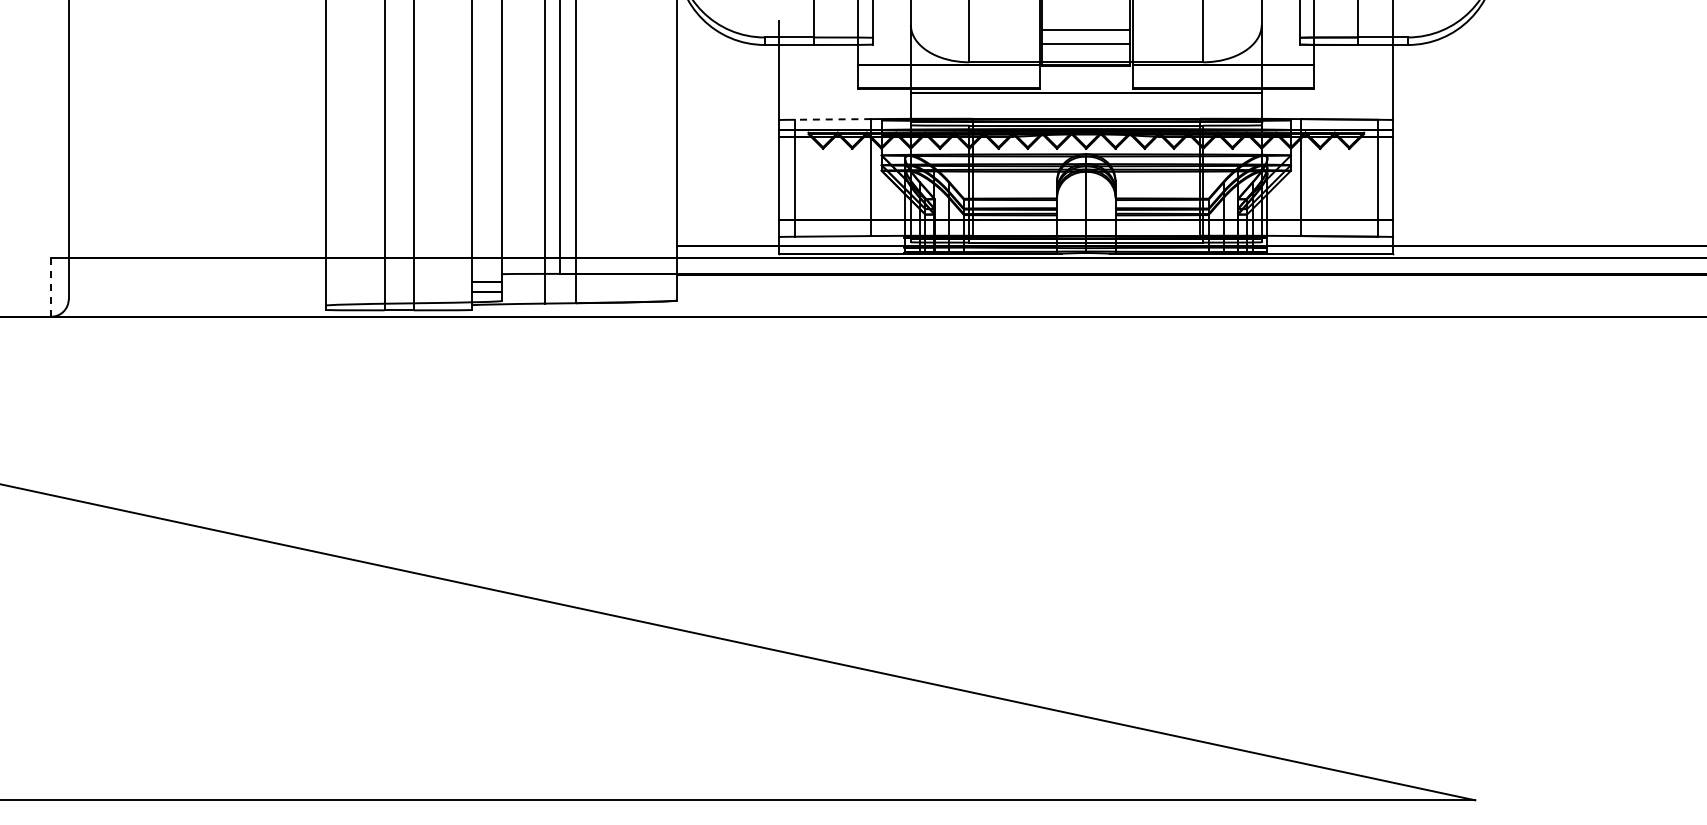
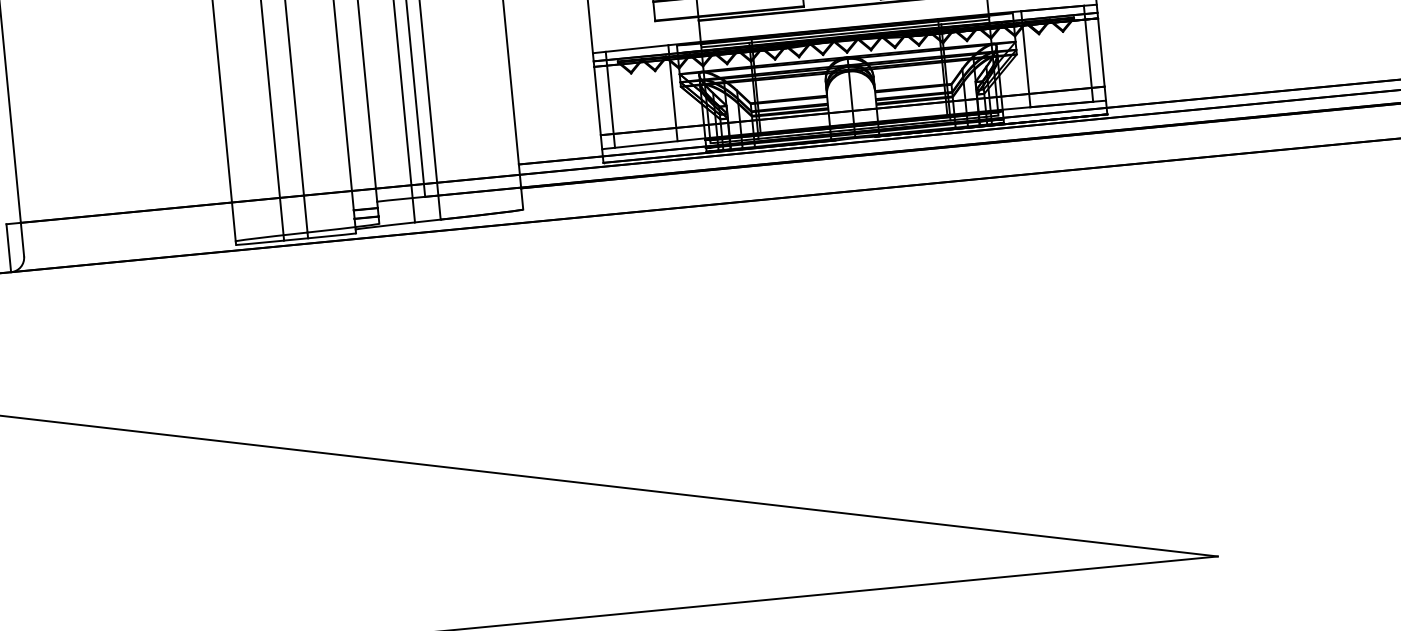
line: (832, 119) -> (636, 48), dashed -> solid
line: (51, 287) -> (9, 248), dashed -> solid

